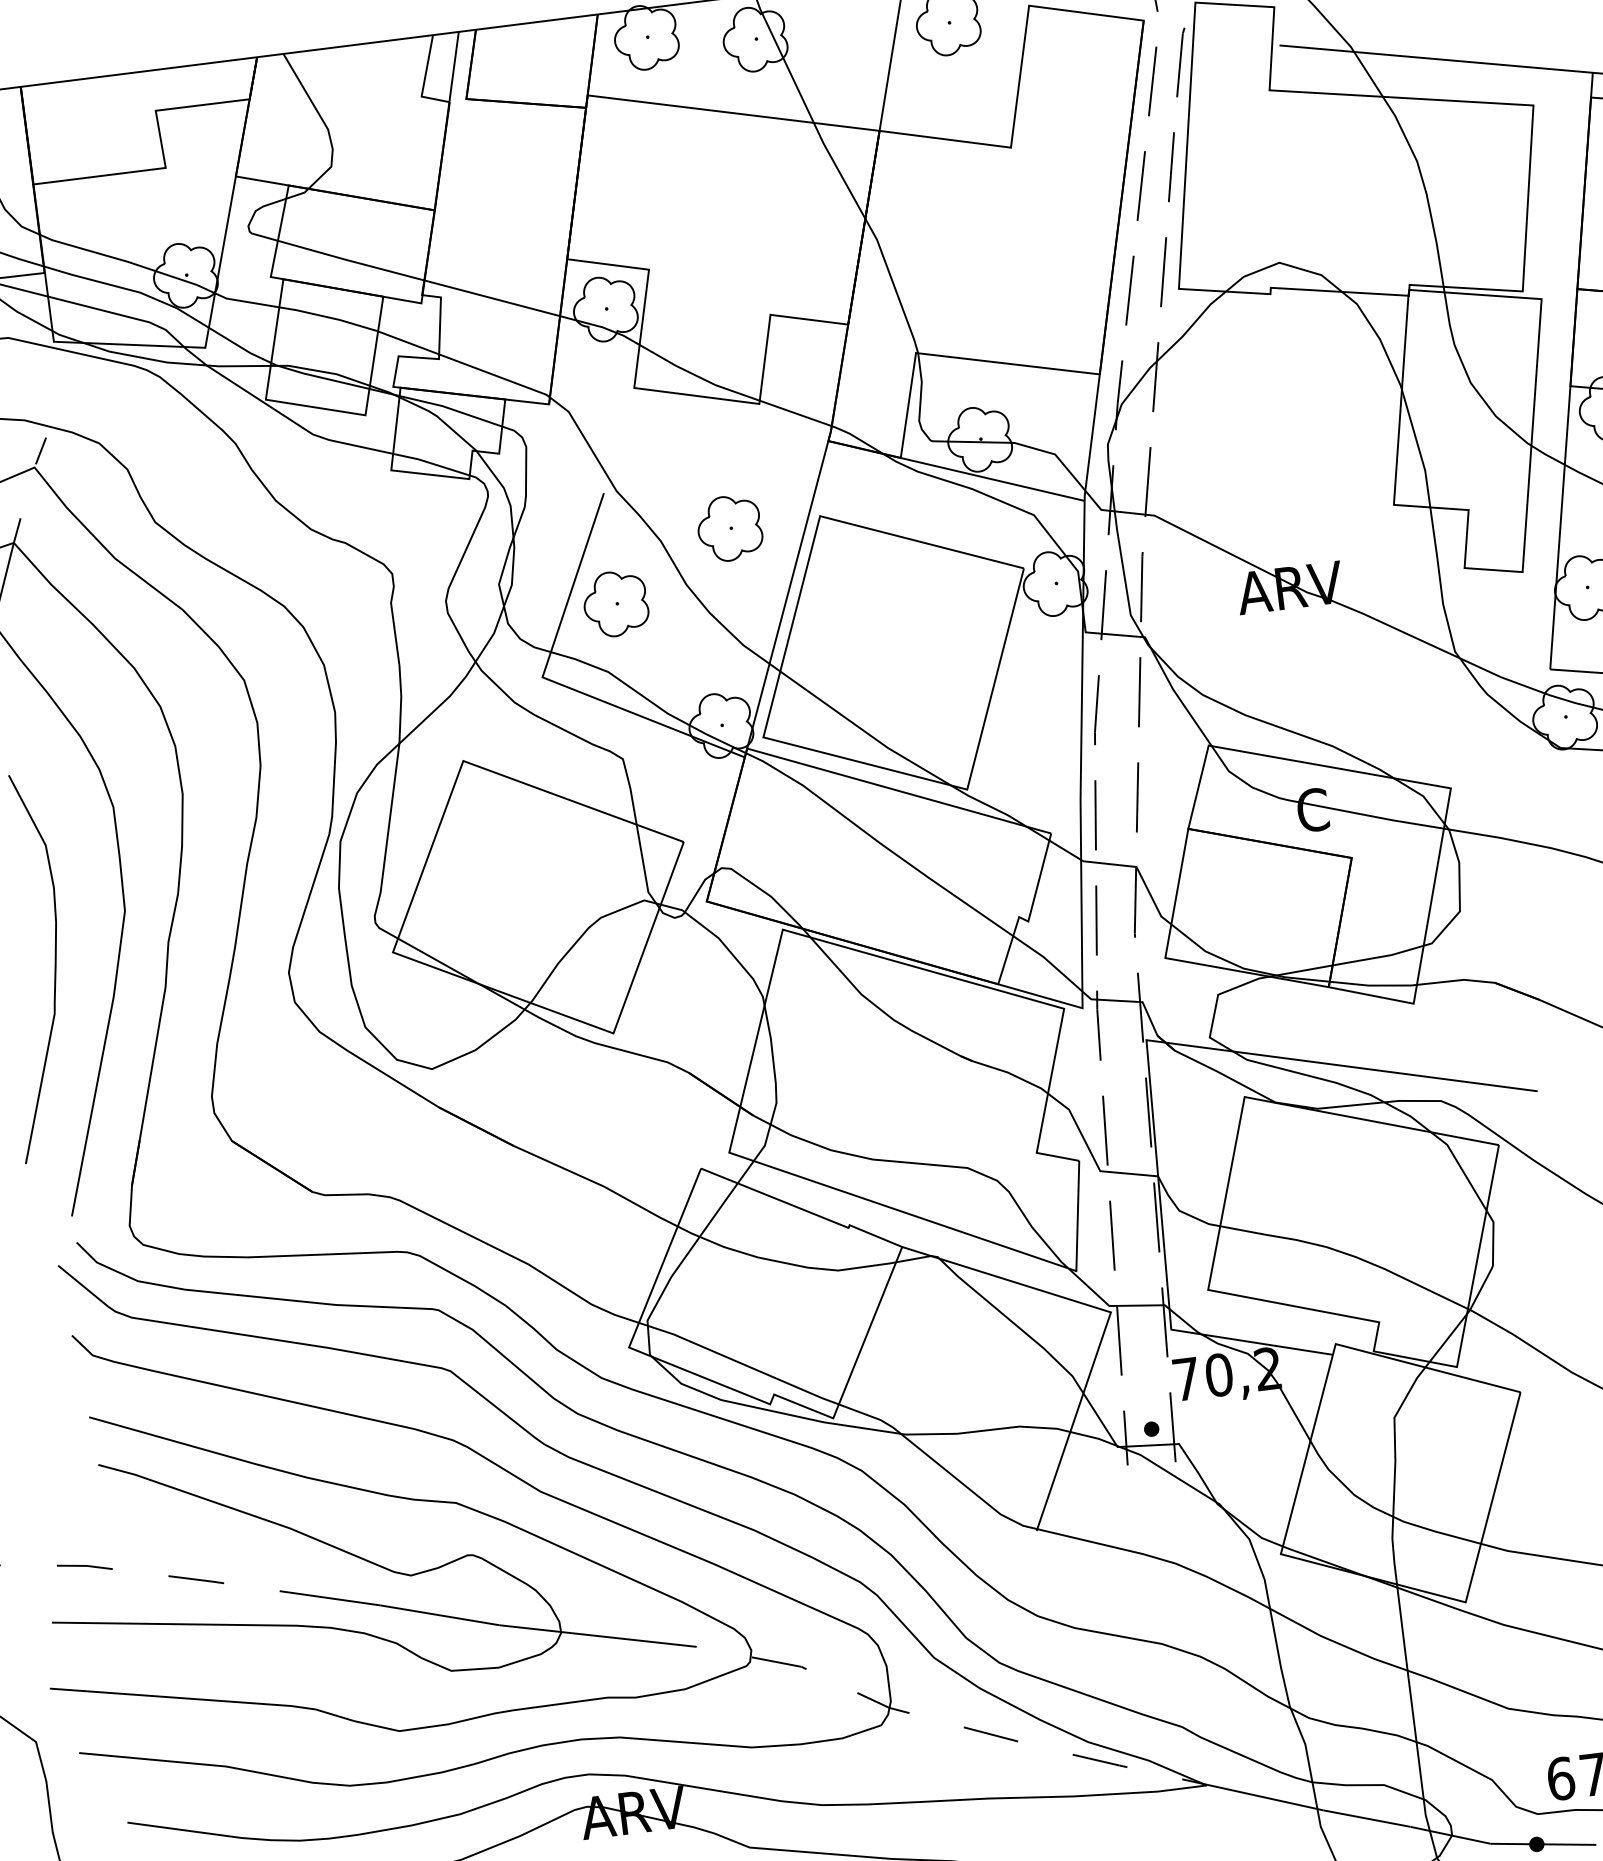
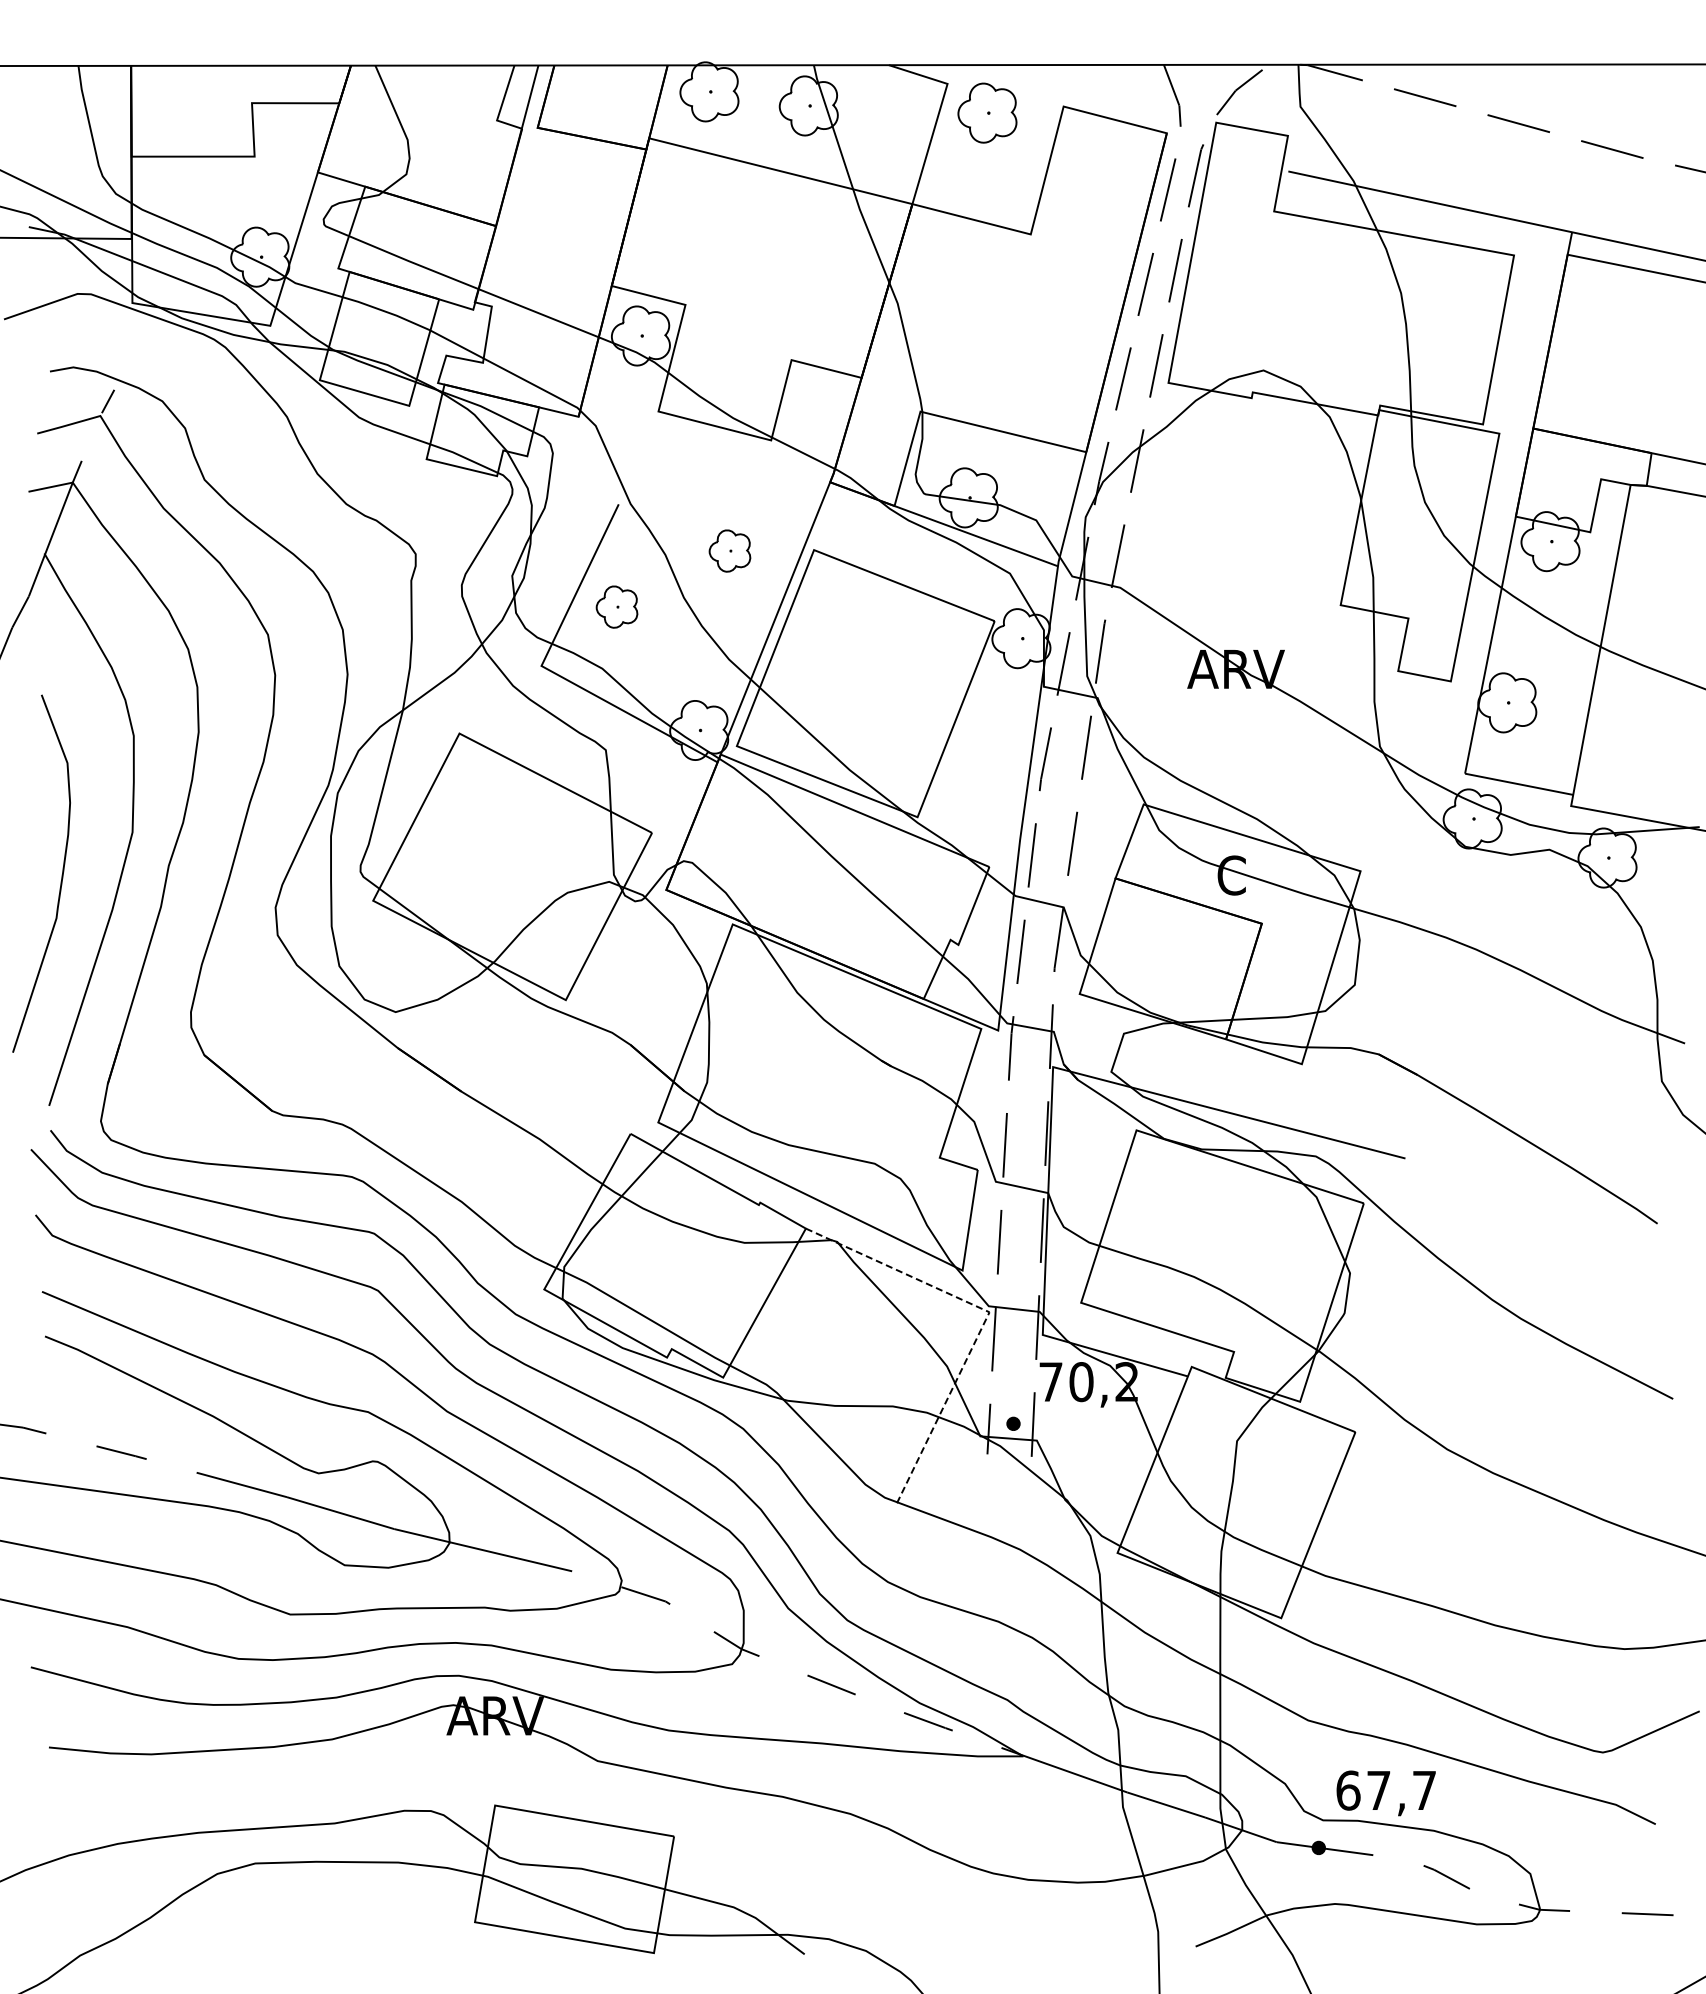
part: (729, 527) -> (729, 550), size x0.7
part: (615, 603) -> (616, 606), size x0.7
line: (1109, 1317) -> (987, 1316), solid -> dashed

